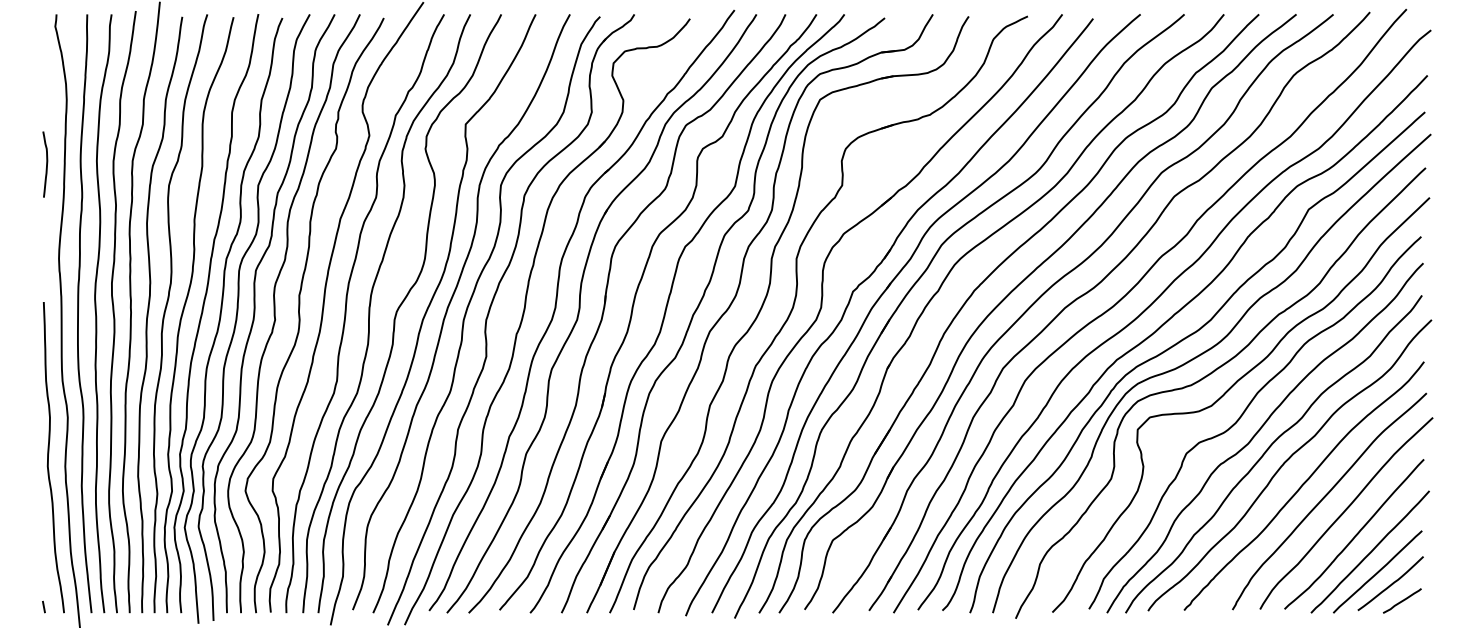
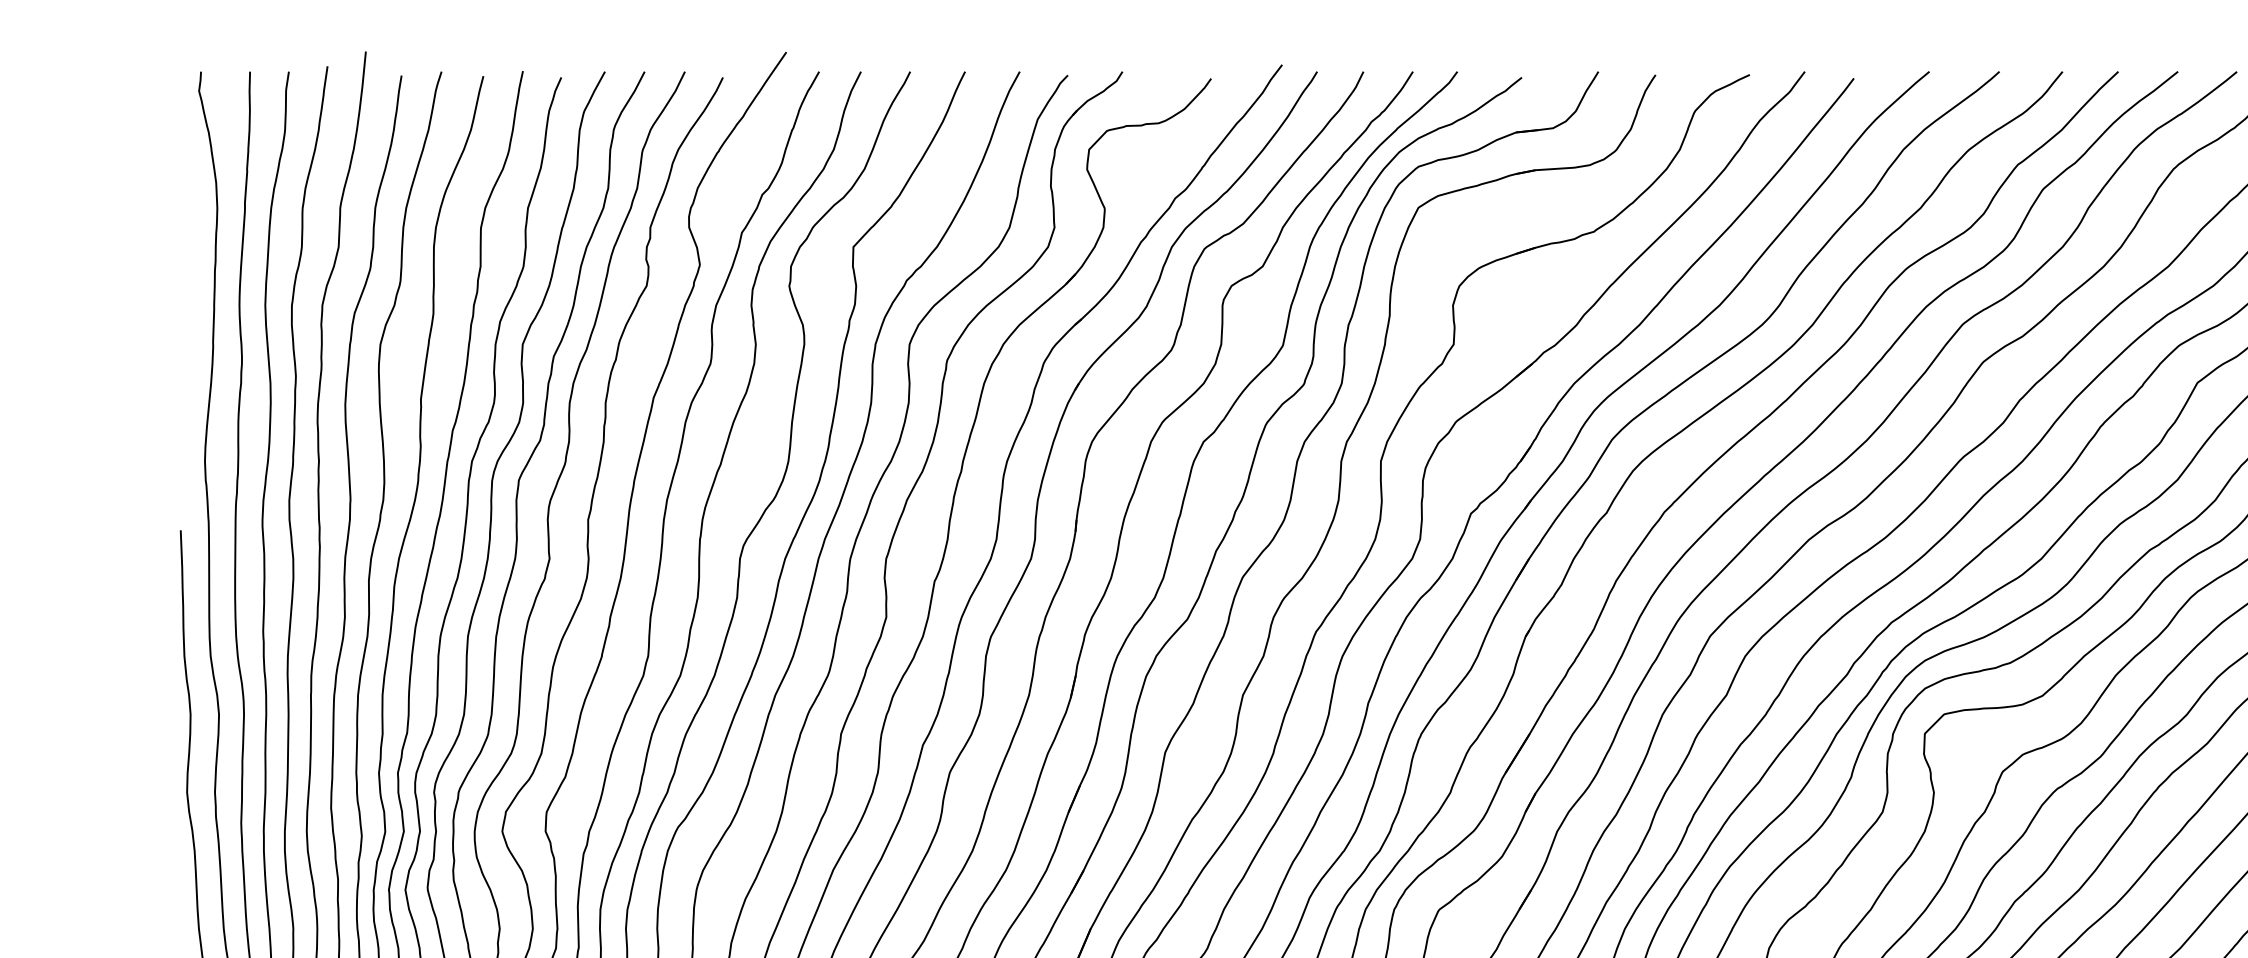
curve: (46, 164) -> (185, 310), removed

